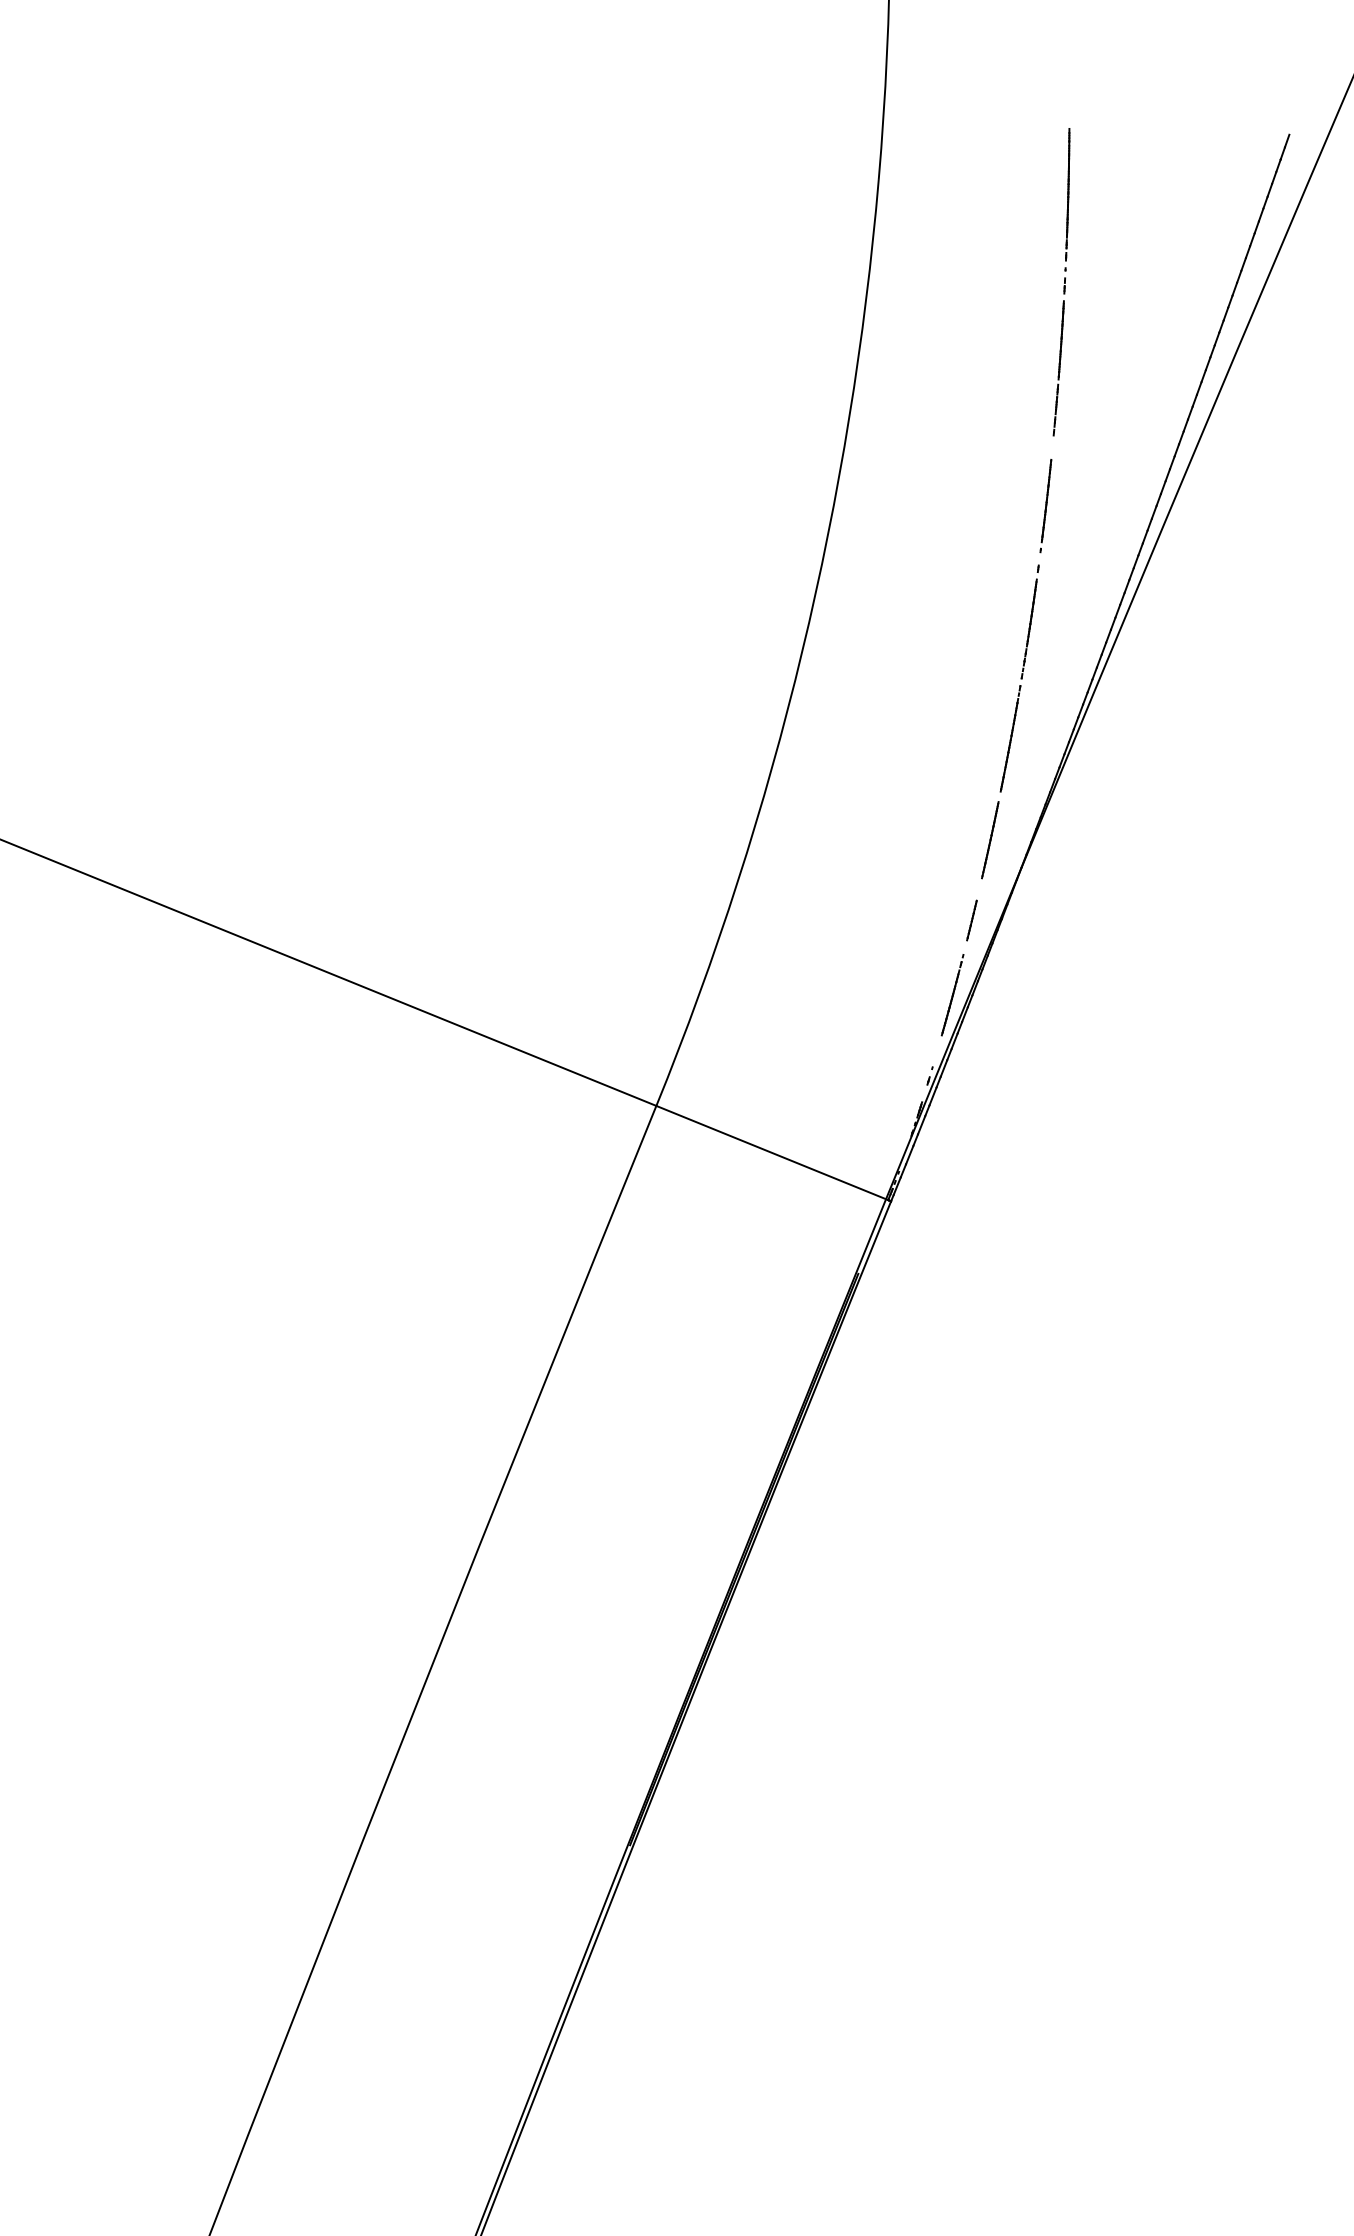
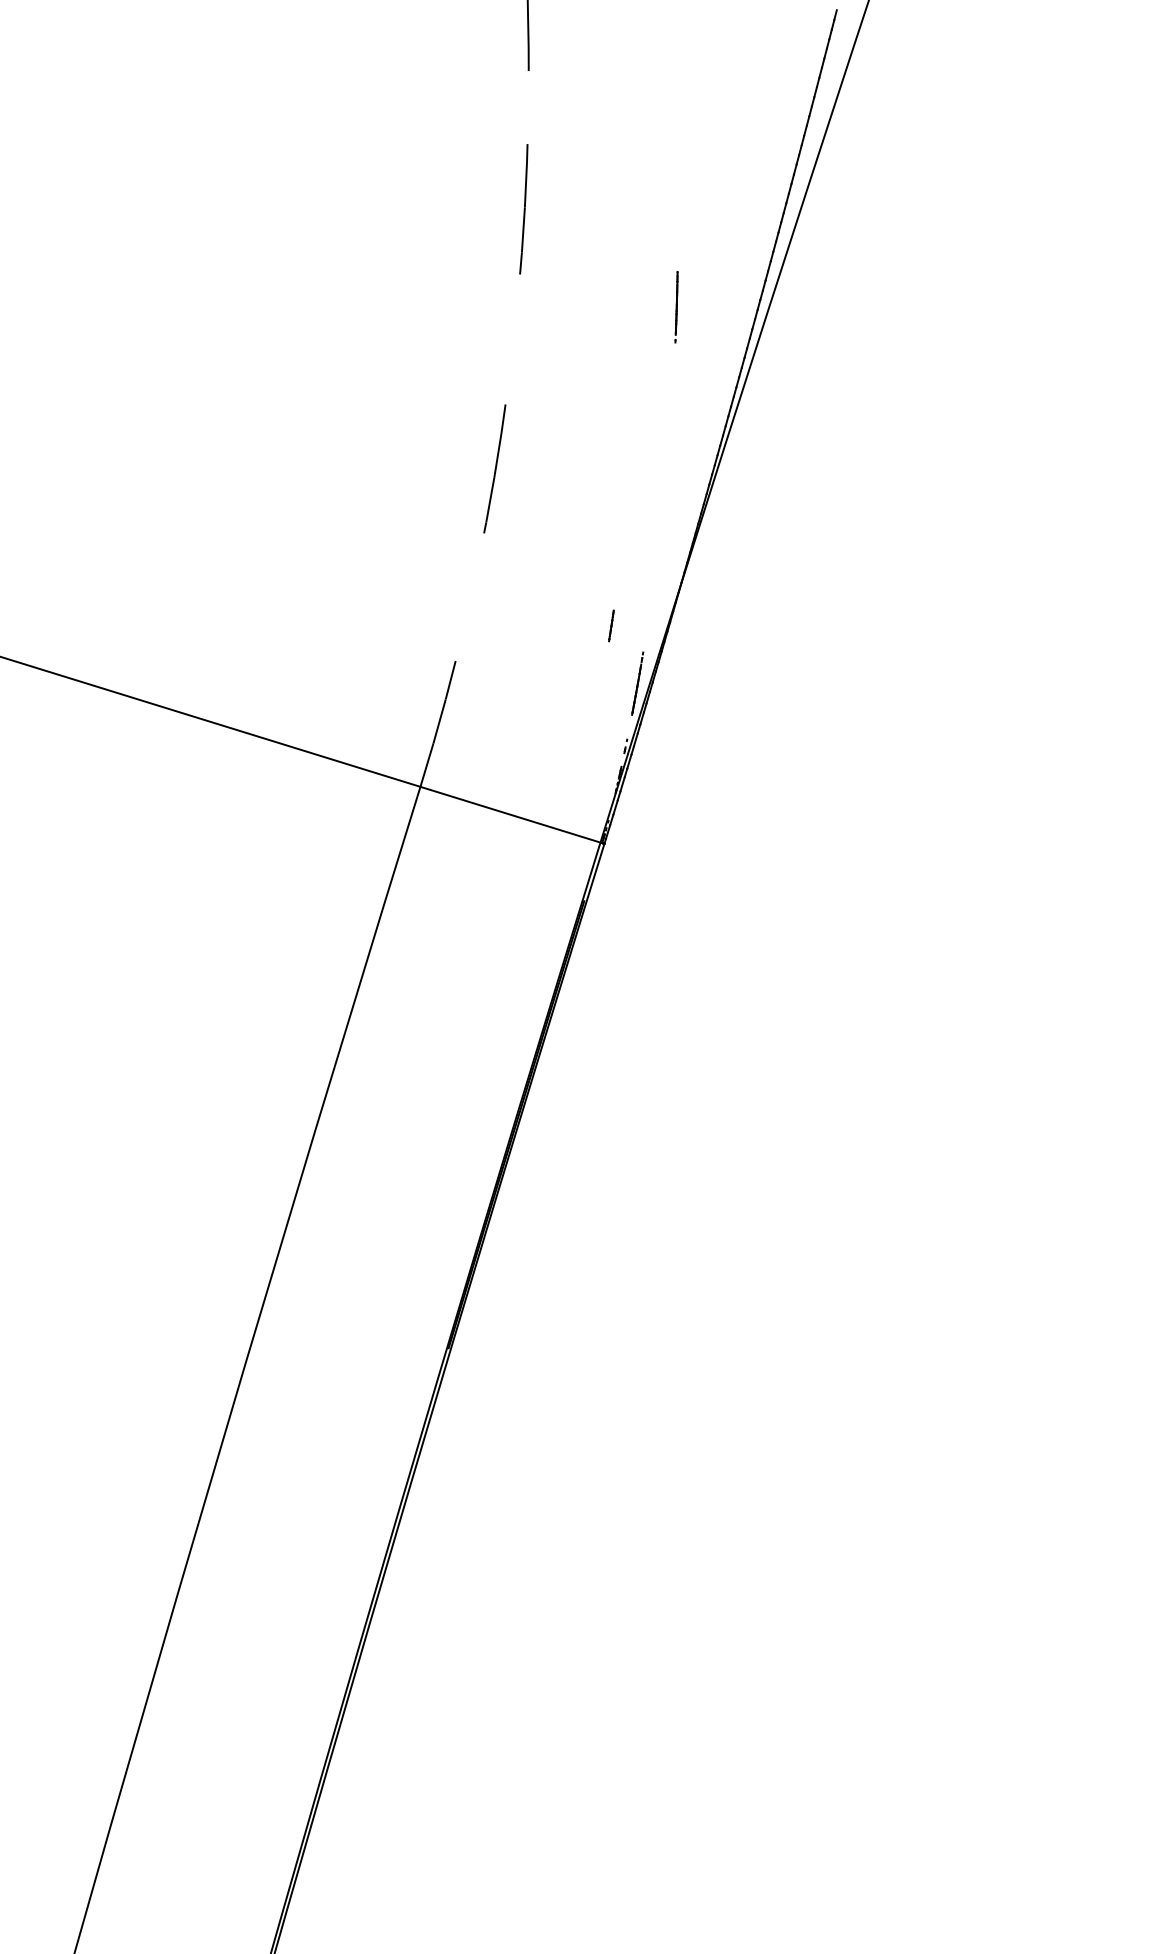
part: (1061, 281) -> (673, 136), removed
arc: (802, 651) -> (501, 433), solid -> dashed
part: (1010, 721) -> (663, 472), removed
line: (972, 919) -> (611, 625), moved

